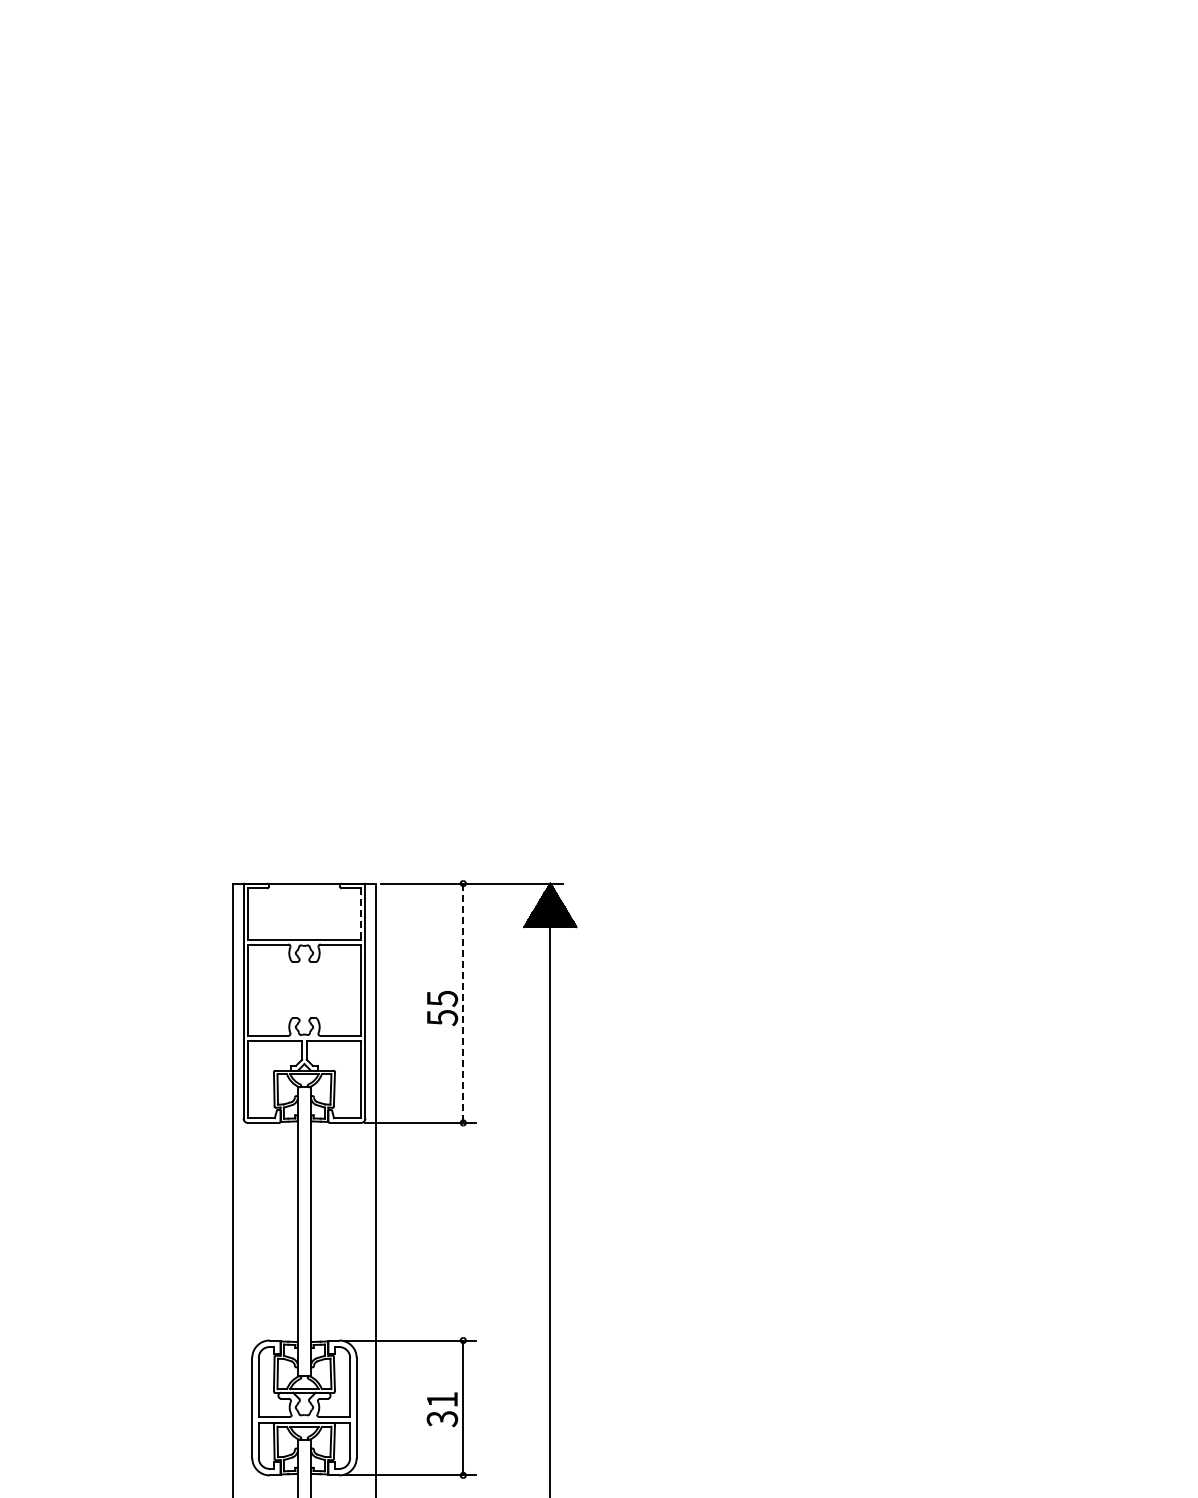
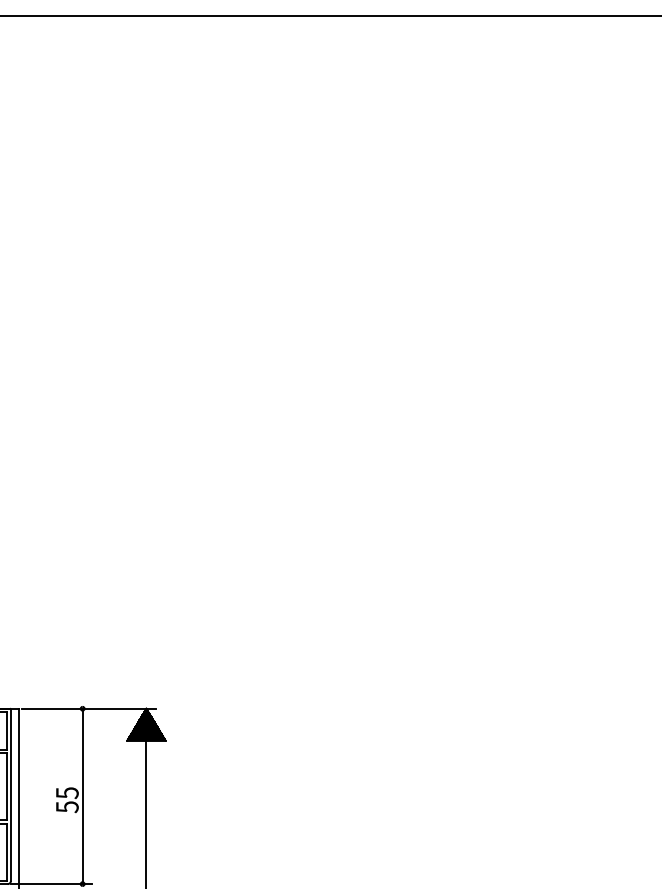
line: (360, 914) -> (7, 731), dashed -> solid
line: (463, 1003) -> (82, 796), dashed -> solid

